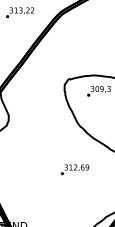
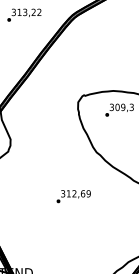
text: (74, 169) -> (73, 196), moved

